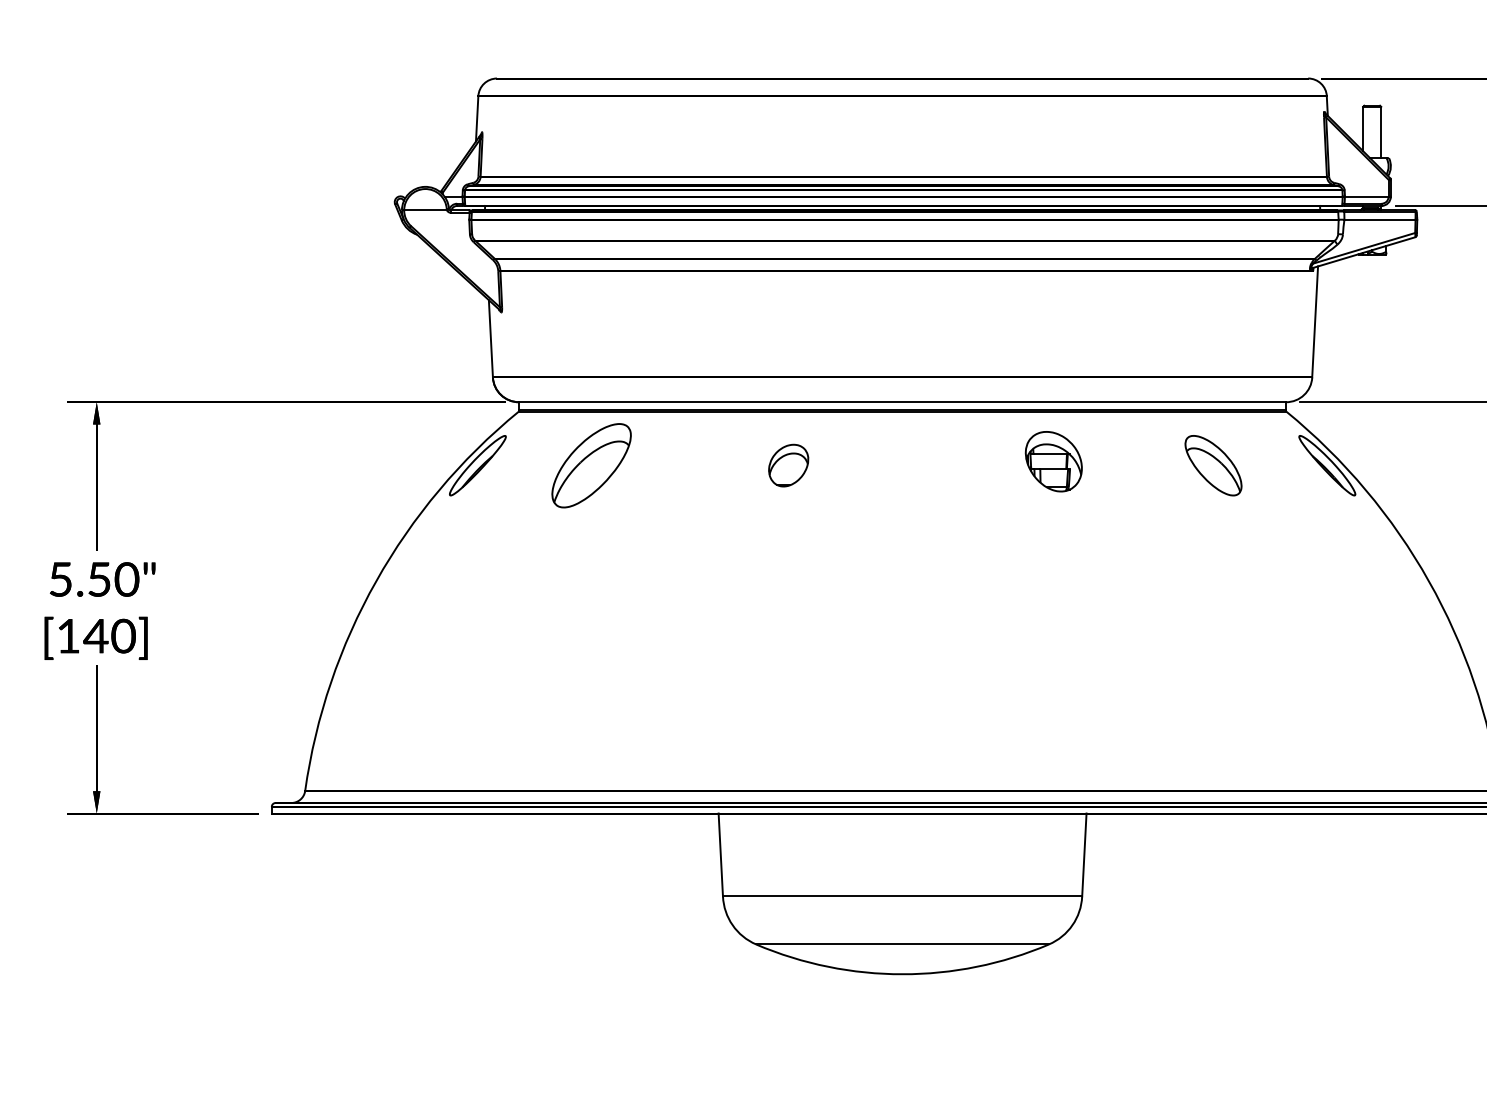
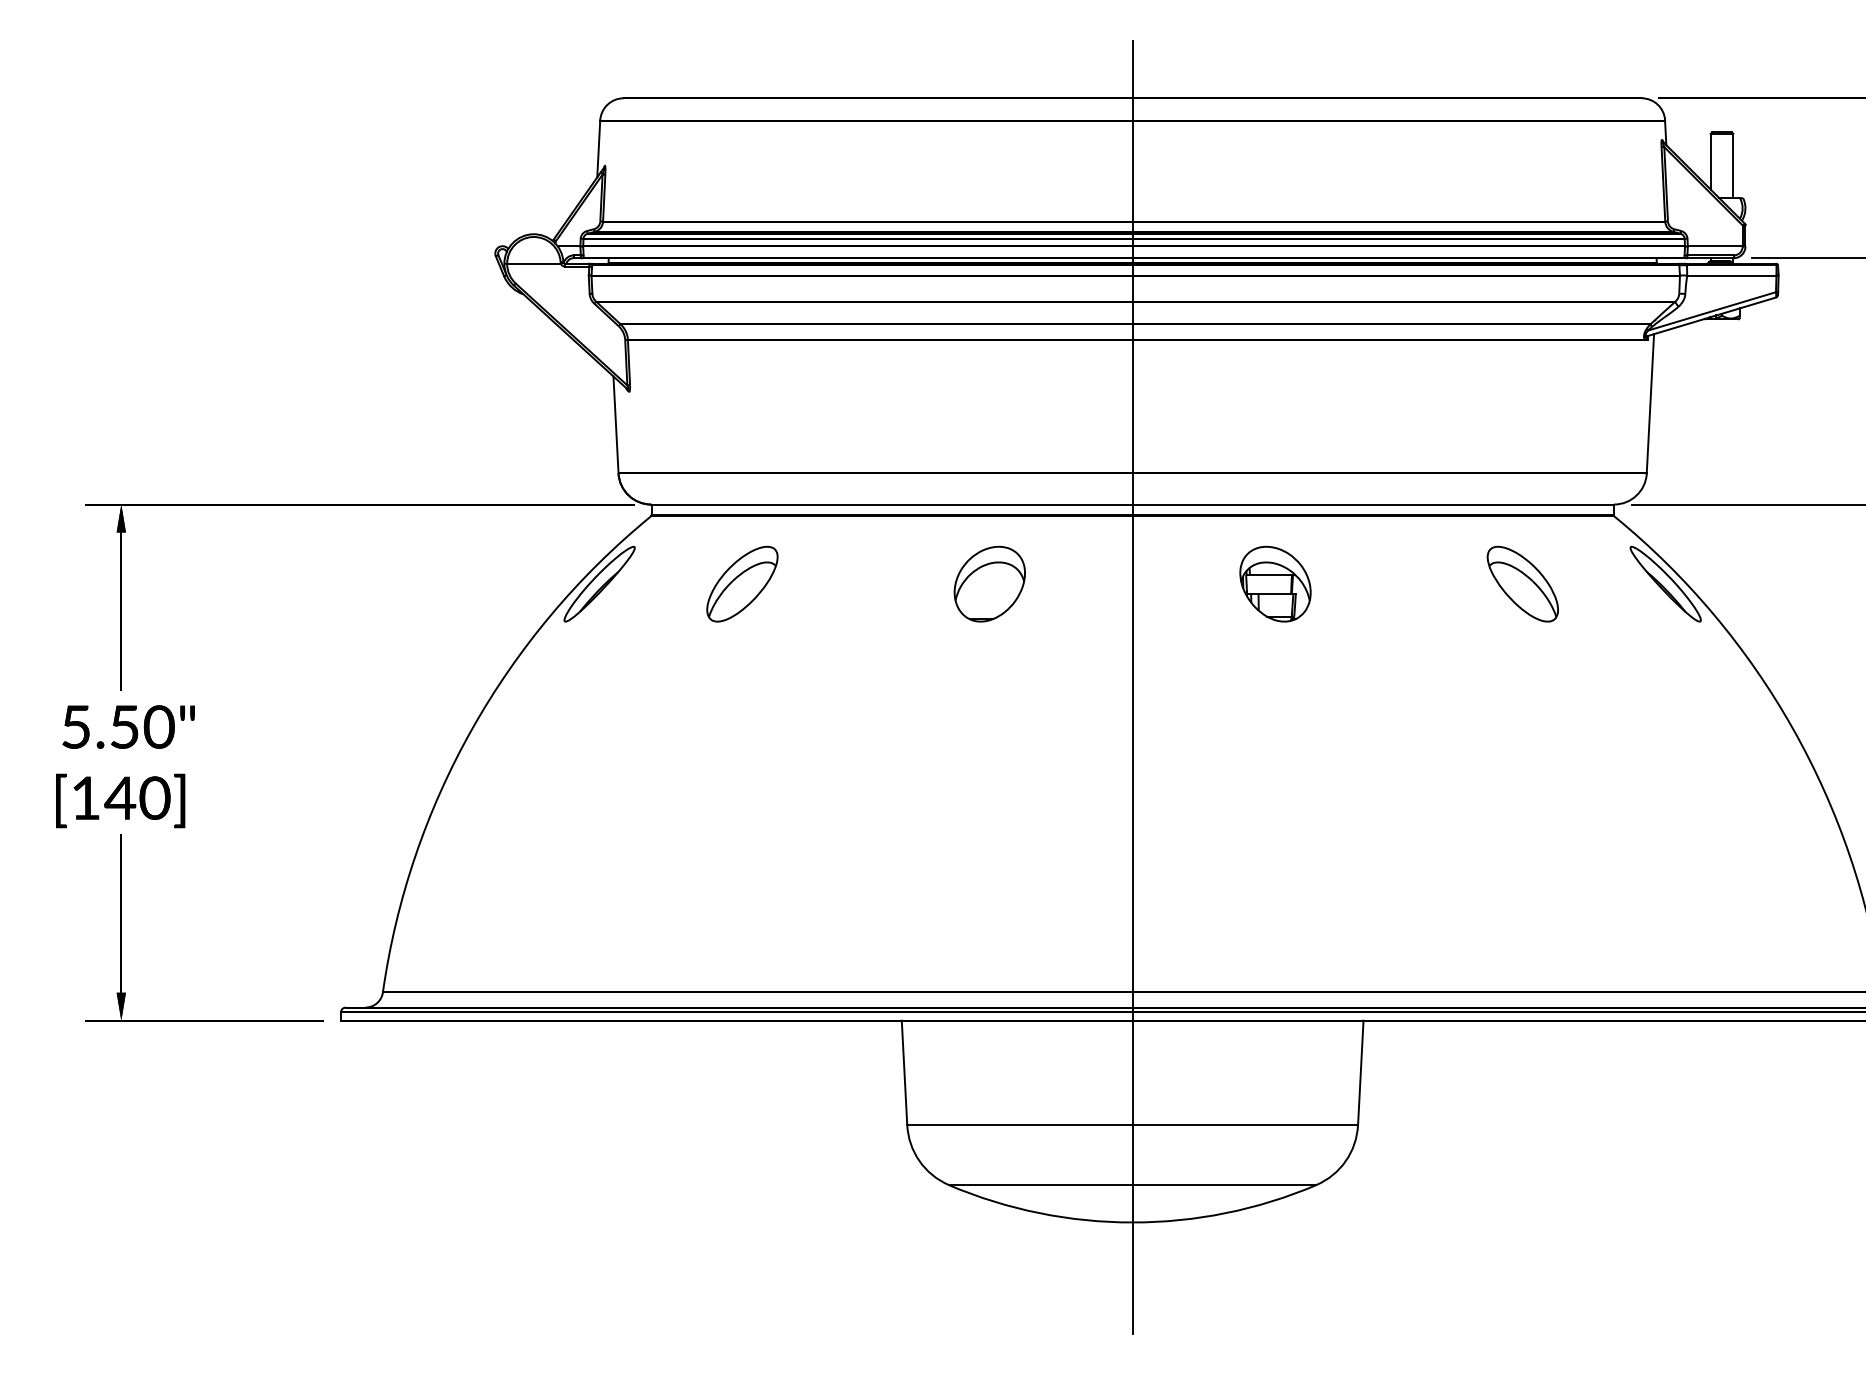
part: (1053, 461) -> (1275, 583), moved
part: (591, 465) -> (742, 583), size x0.71
part: (788, 465) -> (989, 583), size x1.43
line: (902, 548) -> (1132, 687), added

